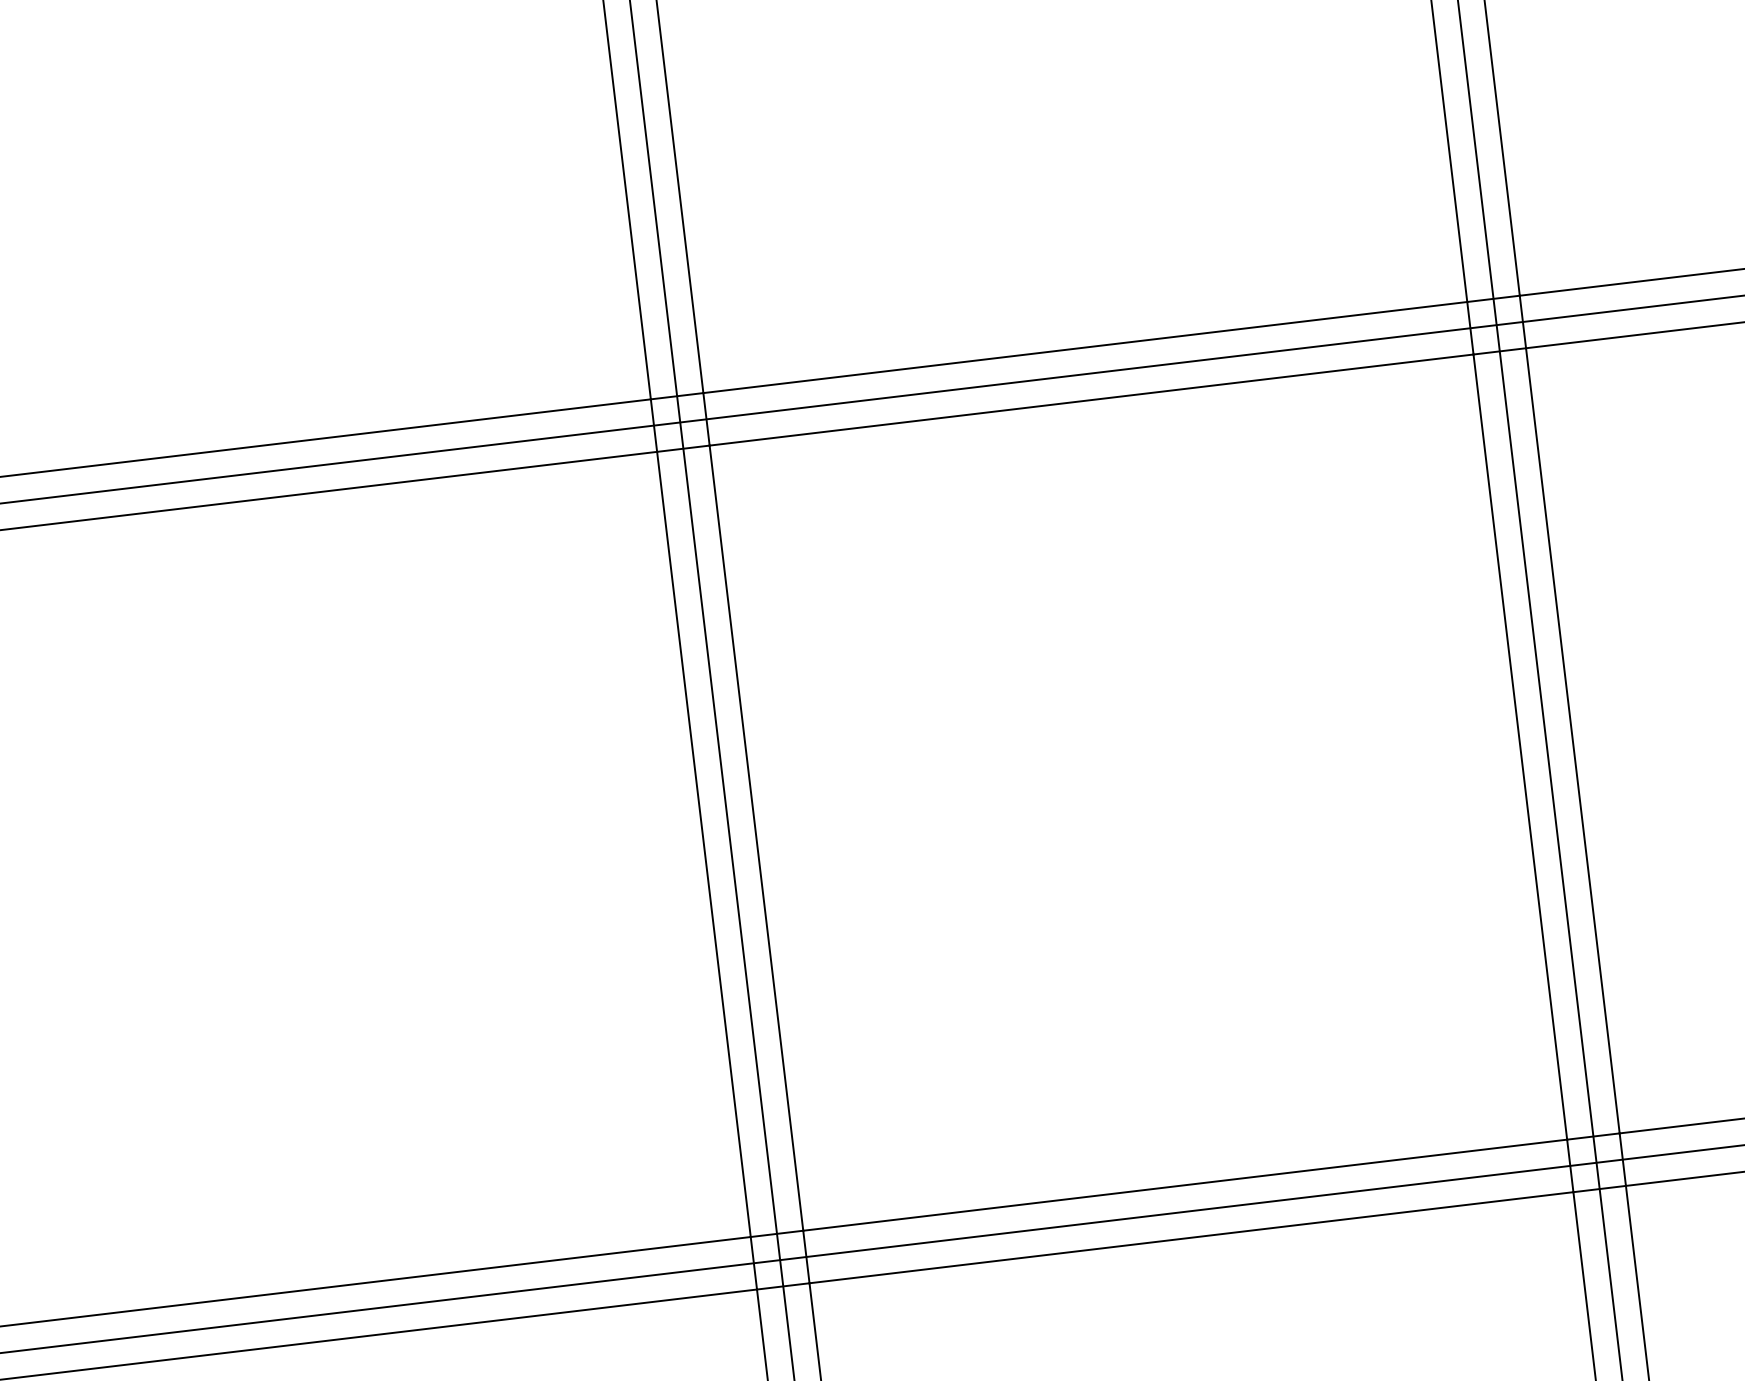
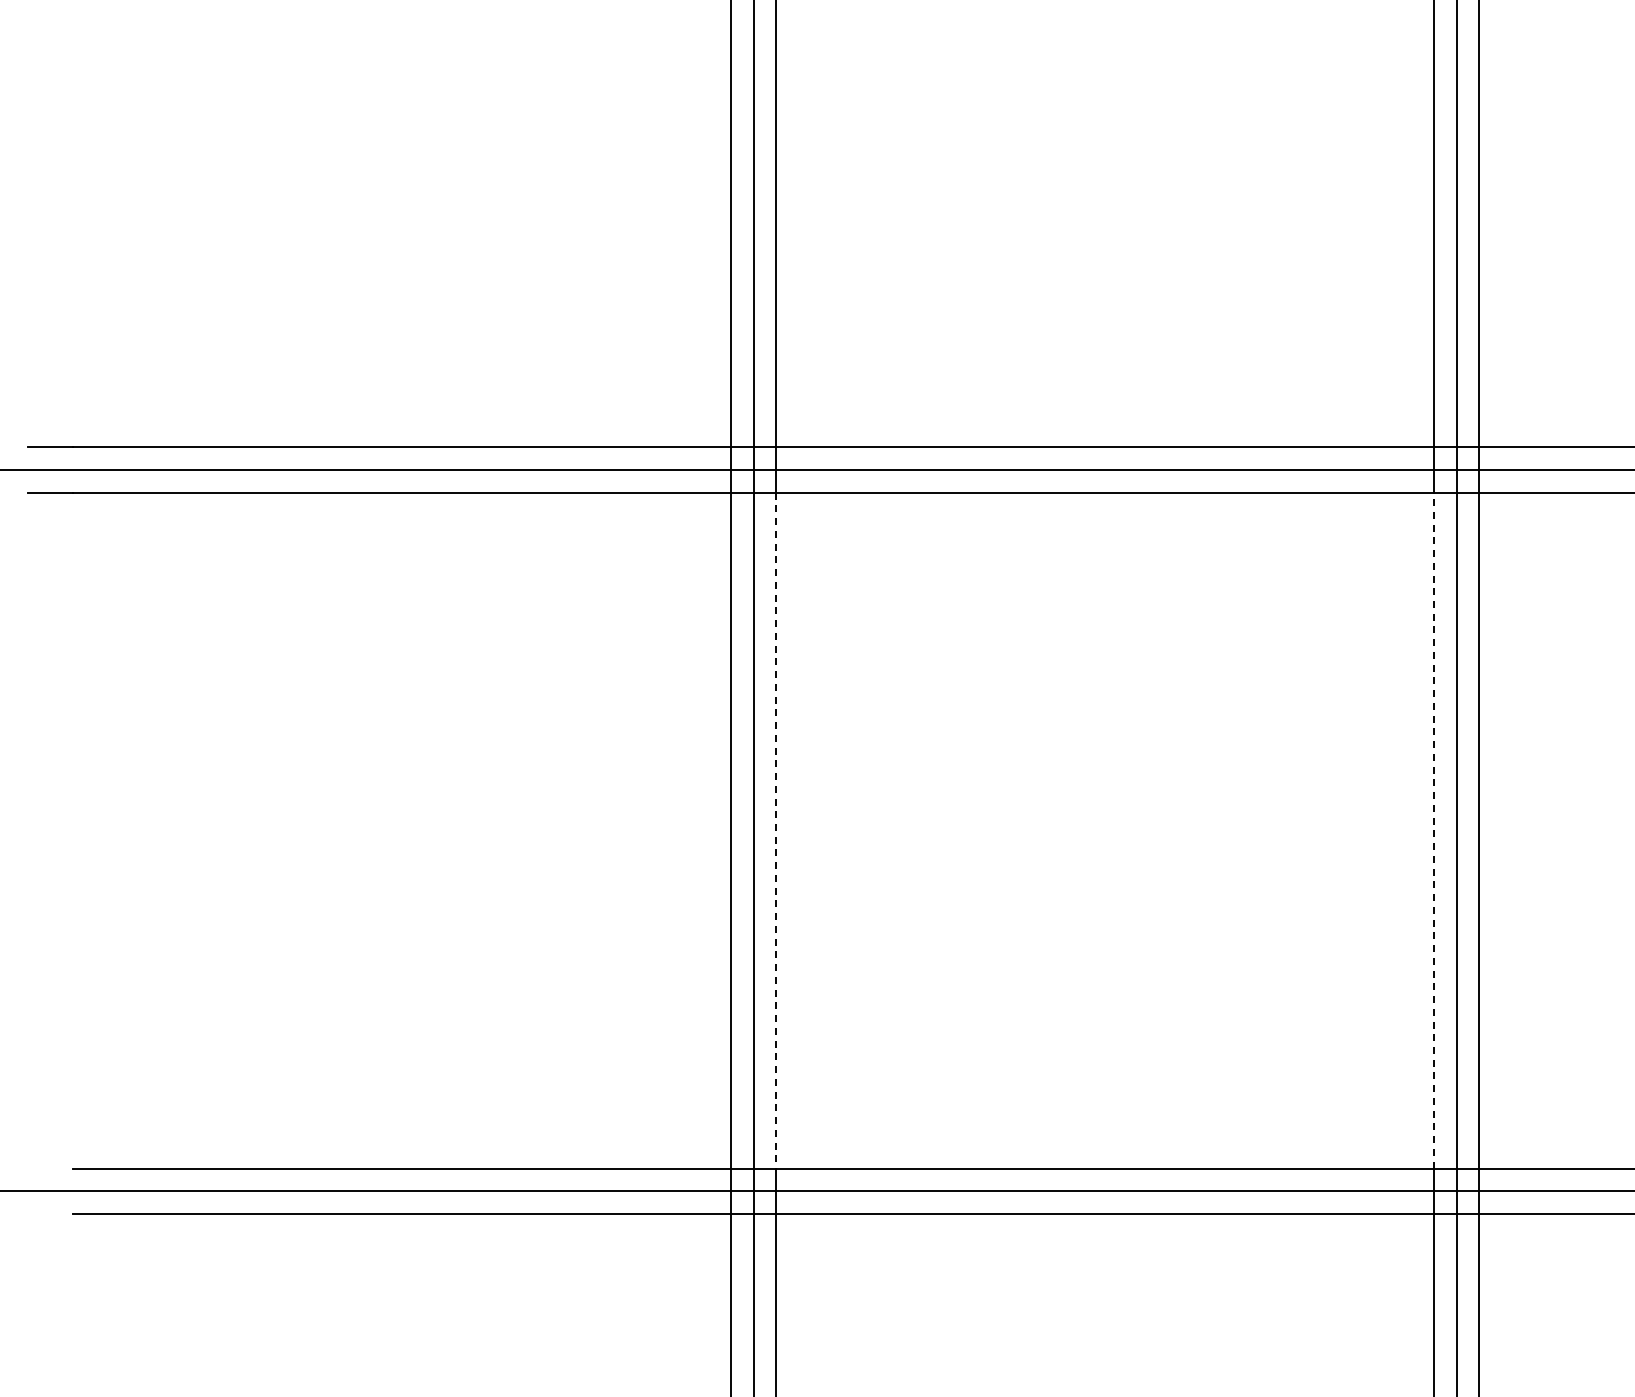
line: (1519, 746) -> (1433, 830), solid -> dashed
line: (756, 837) -> (776, 830), solid -> dashed

